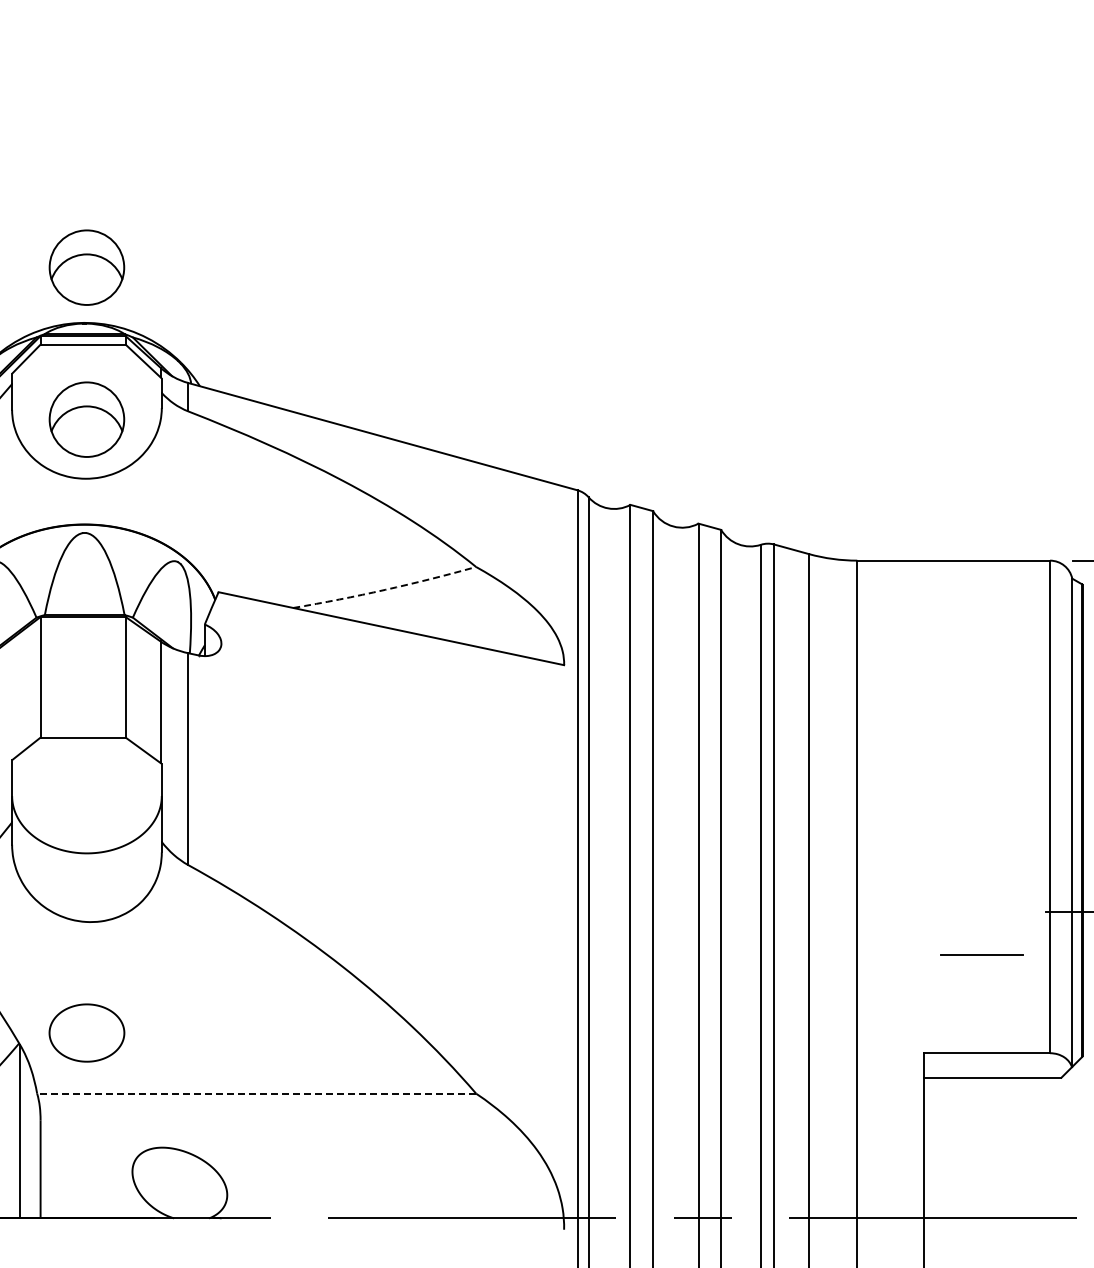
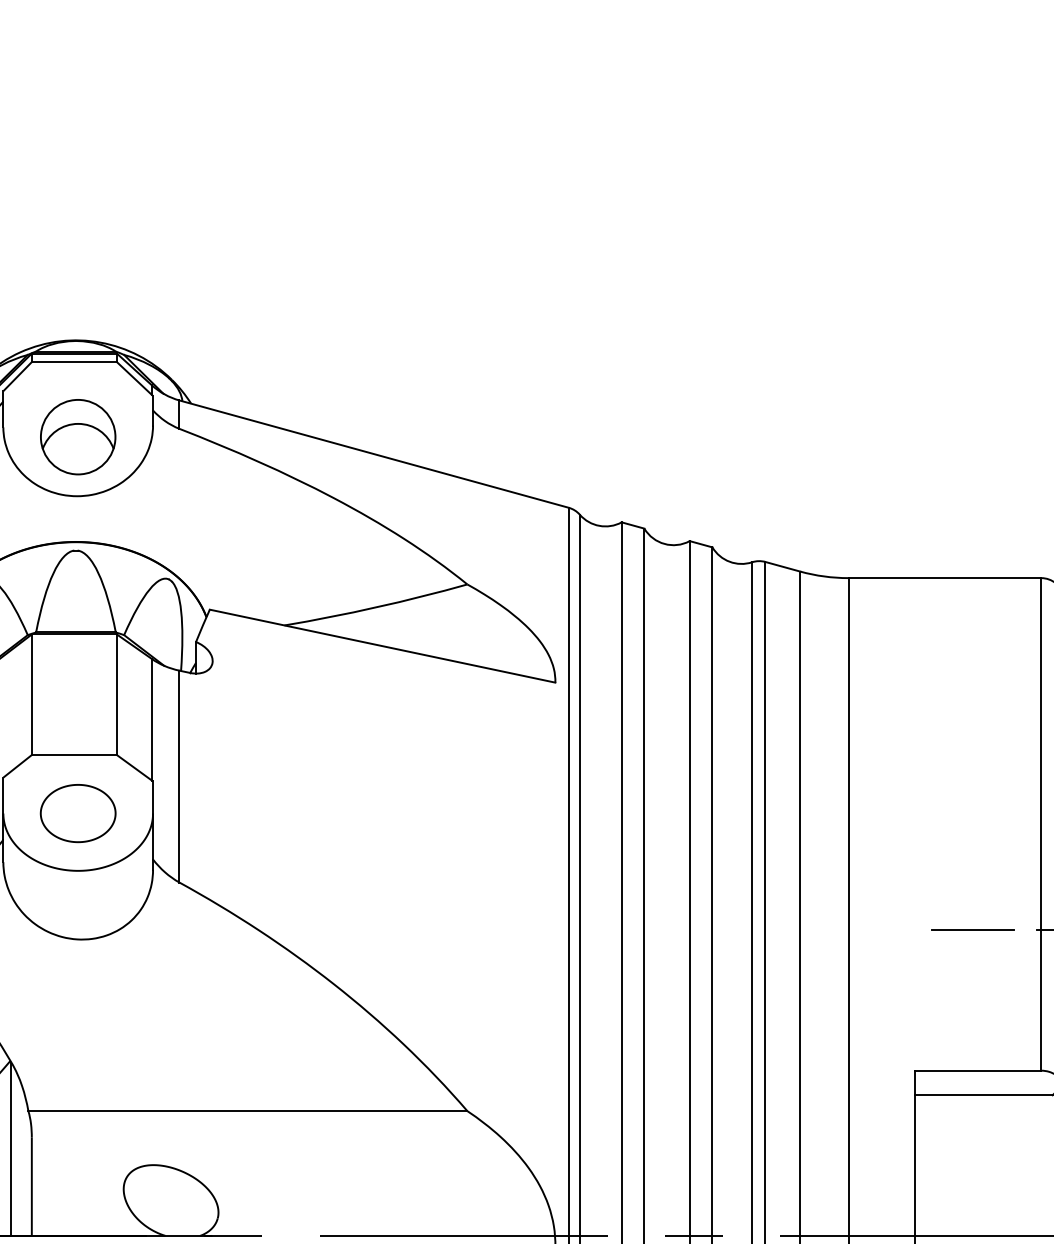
part: (86, 267) -> (77, 284), removed
arc: (385, 589) -> (376, 606), dashed -> solid
line: (981, 954) -> (972, 928), moved
part: (86, 1032) -> (77, 812), moved
line: (256, 1093) -> (247, 1110), dashed -> solid

